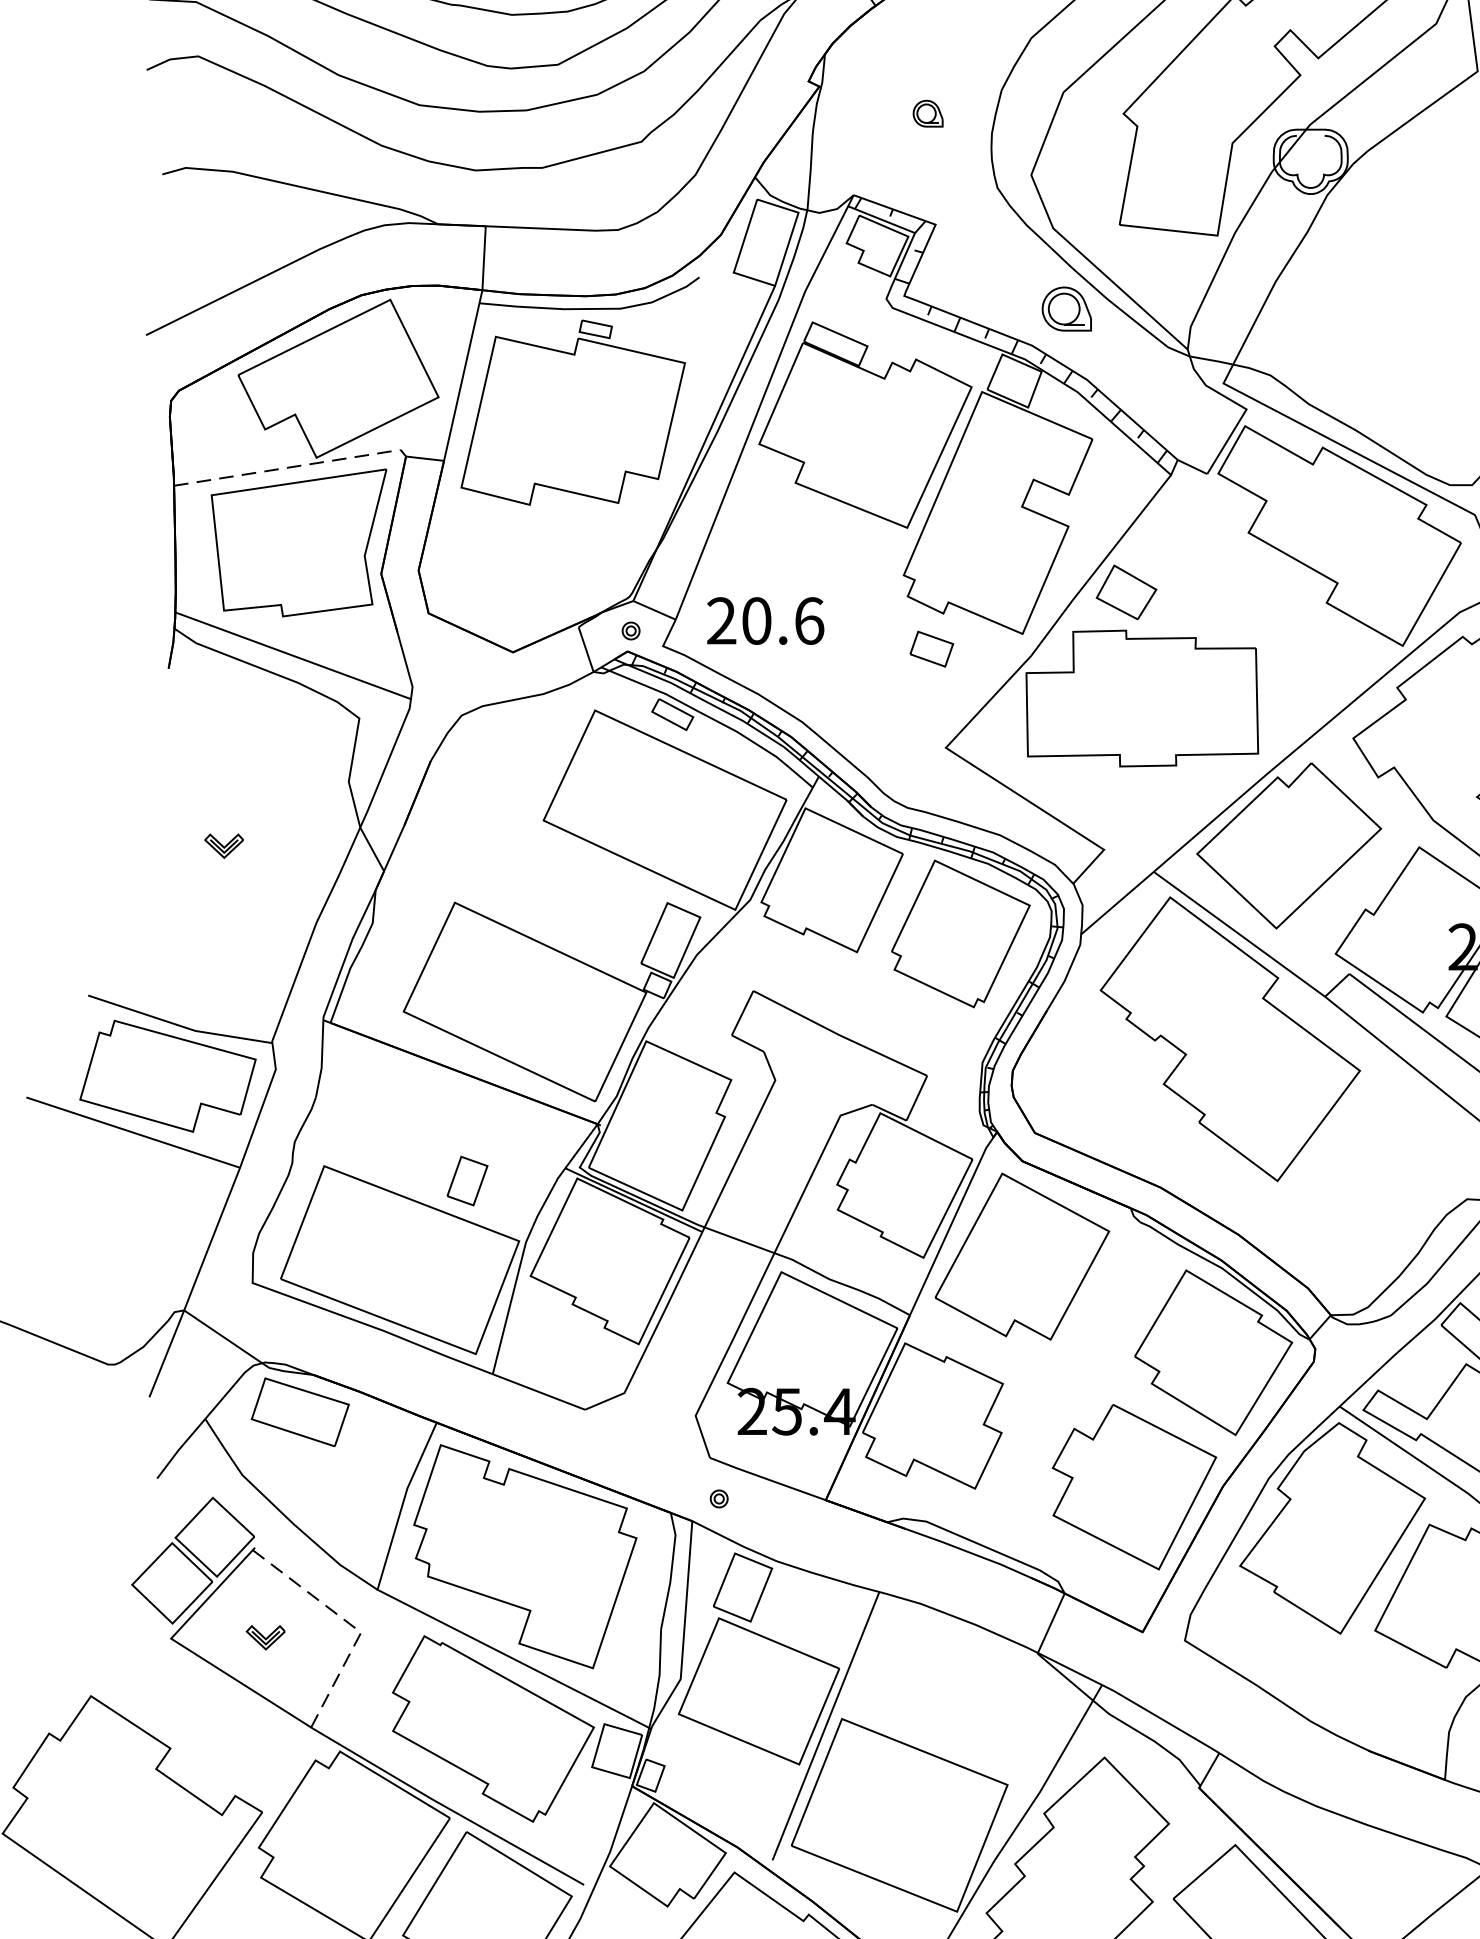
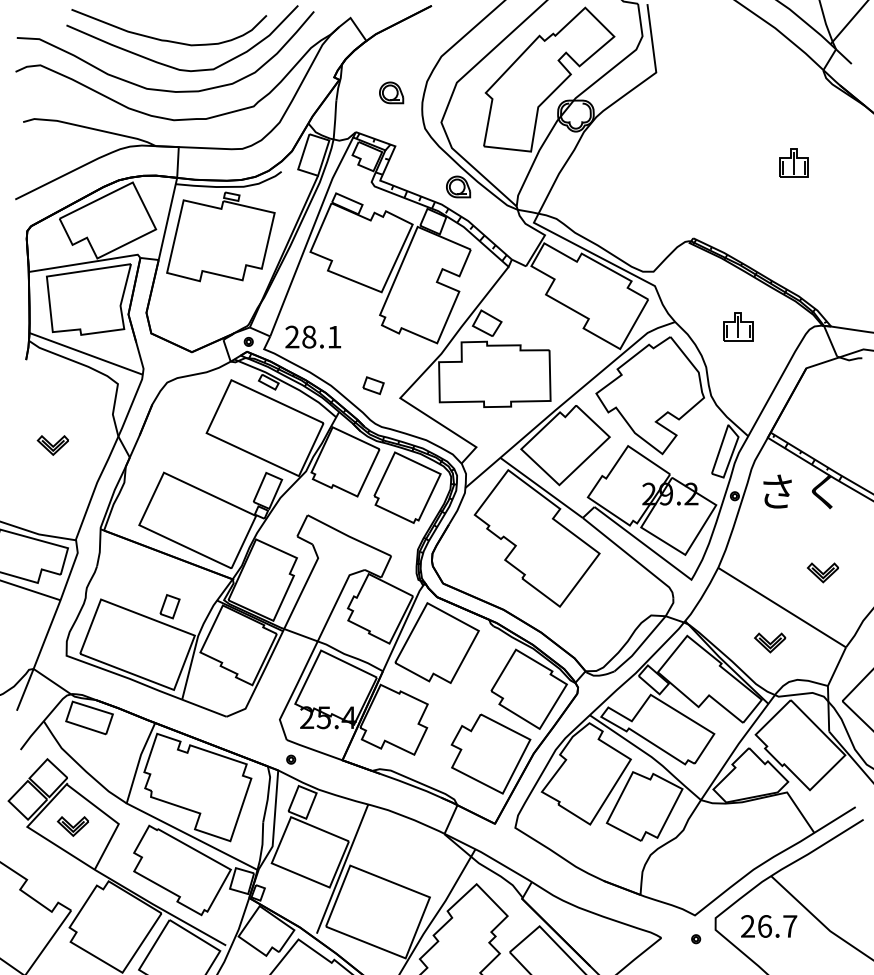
part: (927, 112) -> (391, 92), size x1.67
line: (294, 465) -> (86, 262), dashed -> solid
text: (782, 619) -> (321, 336), 20.6 -> 28.1
part: (931, 648) -> (373, 385), moved
part: (223, 846) -> (52, 445), size x1.67
line: (352, 1625) -> (114, 820), dashed -> solid
part: (264, 1637) -> (72, 826), size x1.67

